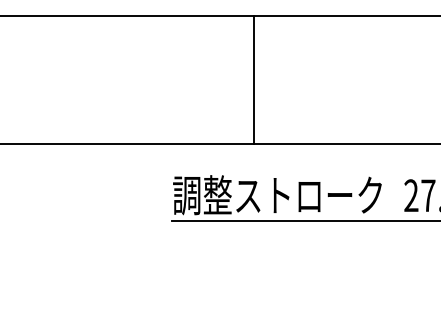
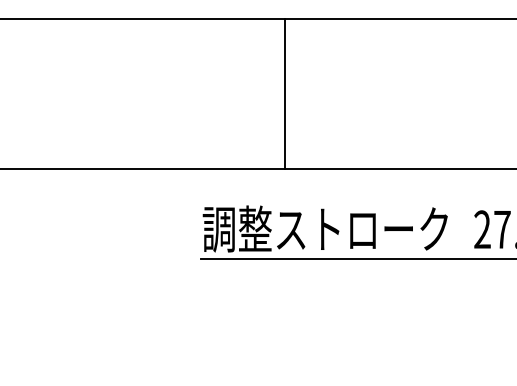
line: (253, 80) -> (284, 94), moved

